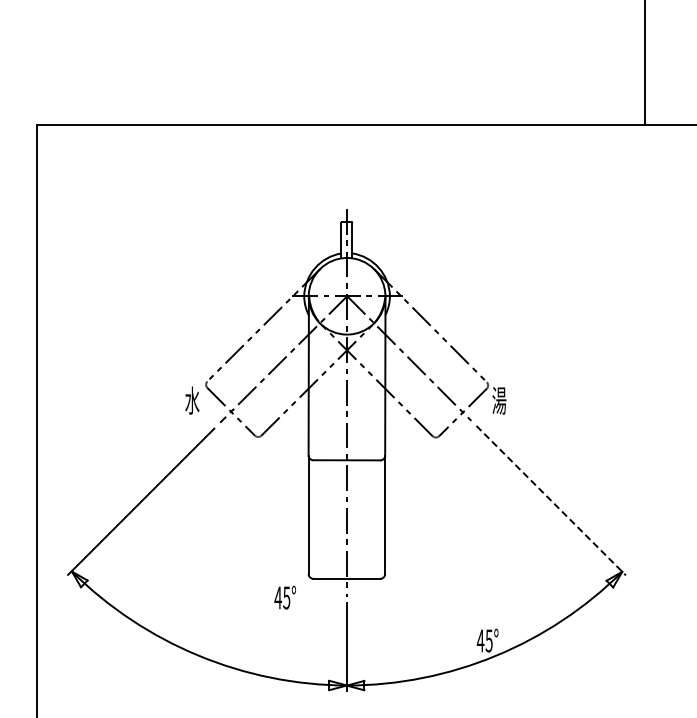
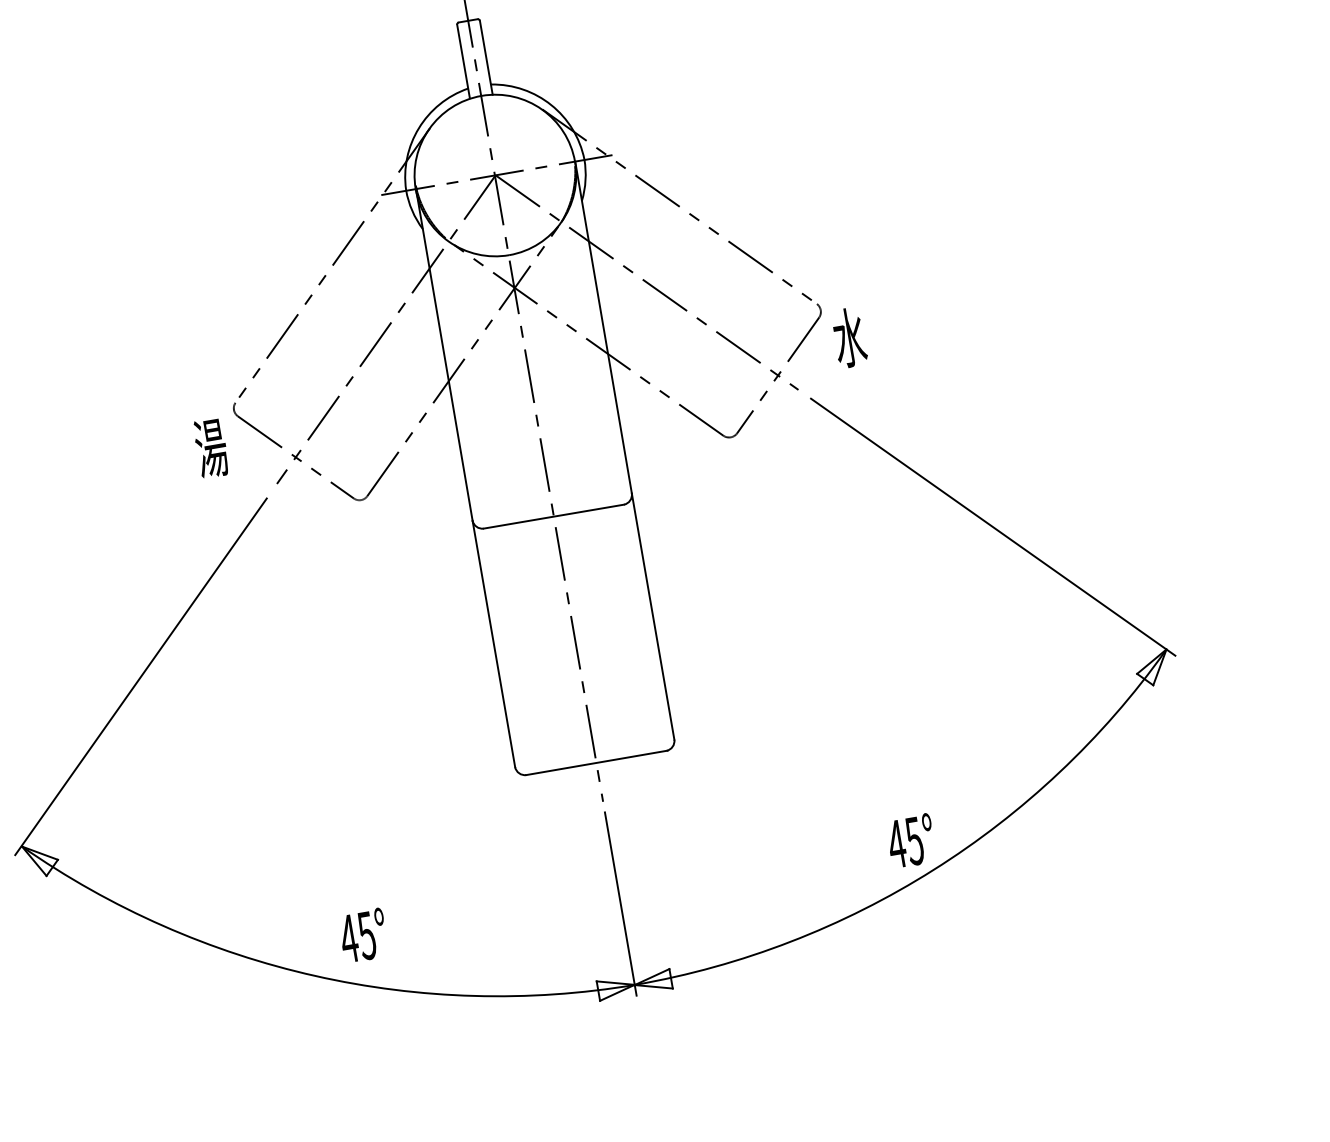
text: (192, 400) -> (211, 447), 水 -> 湯
text: (499, 400) -> (849, 337), 湯 -> 水
line: (551, 500) -> (993, 526), dashed -> solid
text: (284, 597) -> (362, 935), moved

